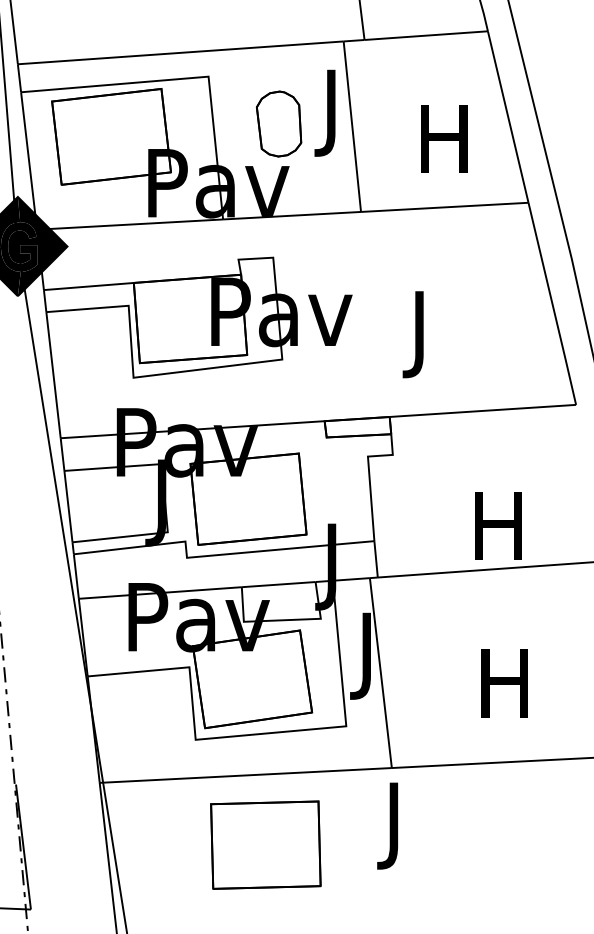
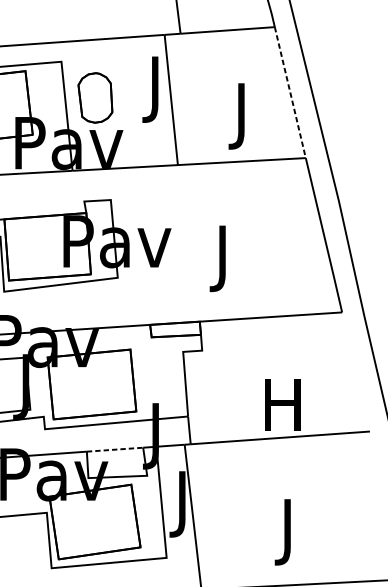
line: (508, 117) -> (290, 92), solid -> dashed
part: (278, 123) -> (95, 97), moved
text: (444, 147) -> (241, 115), H -> J
line: (278, 584) -> (114, 449), solid -> dashed
text: (504, 692) -> (287, 532), H -> J

